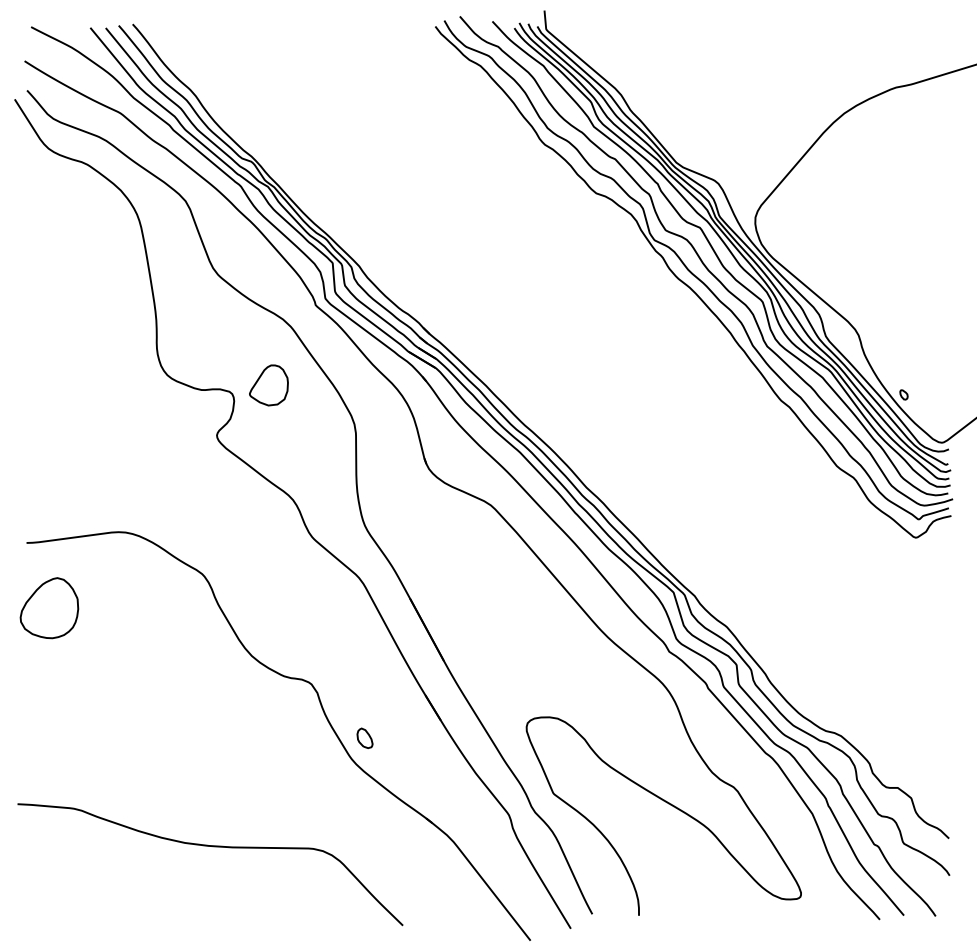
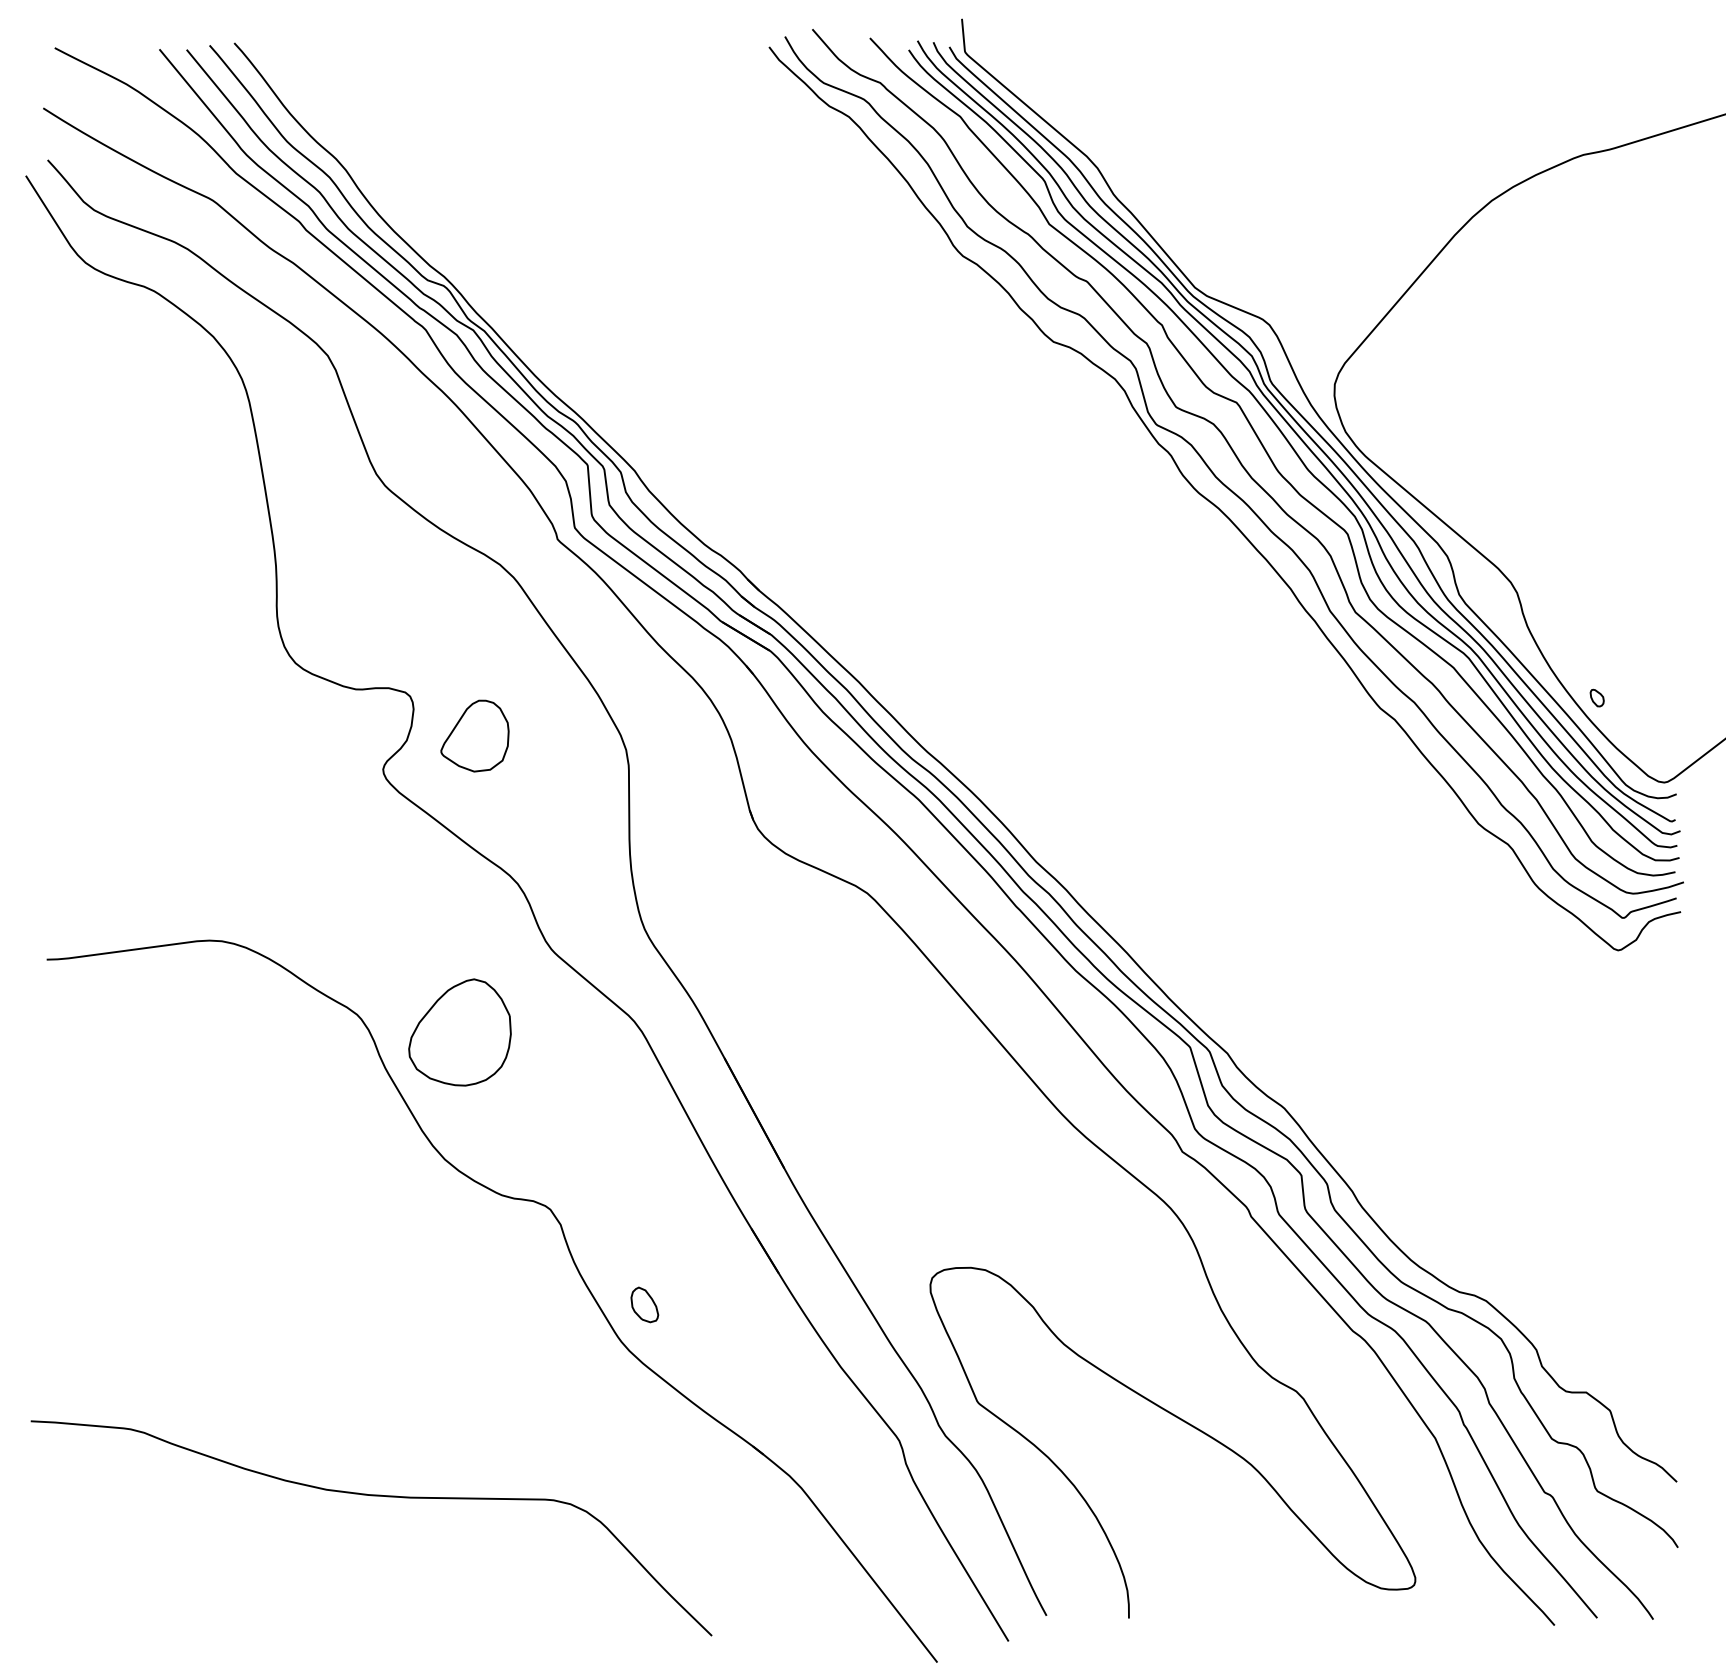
part: (268, 385) -> (474, 736), moved
part: (49, 608) -> (460, 1033), moved

